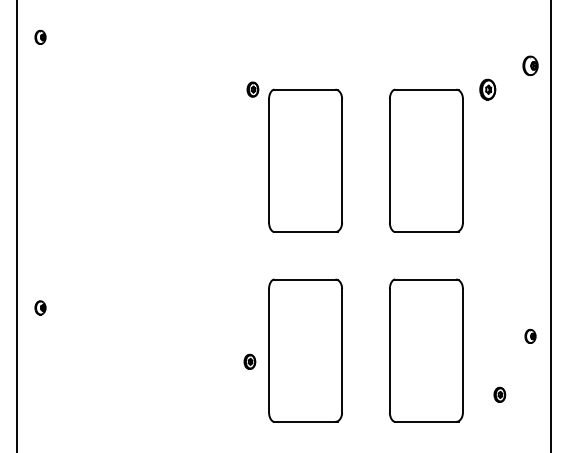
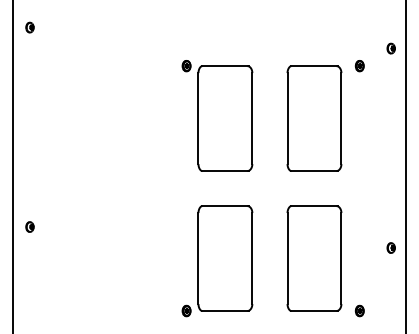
part: (530, 65) -> (391, 48), size x0.71
part: (487, 89) -> (359, 66), size x0.71
part: (249, 361) -> (186, 310), moved
part: (499, 394) -> (359, 310), moved

